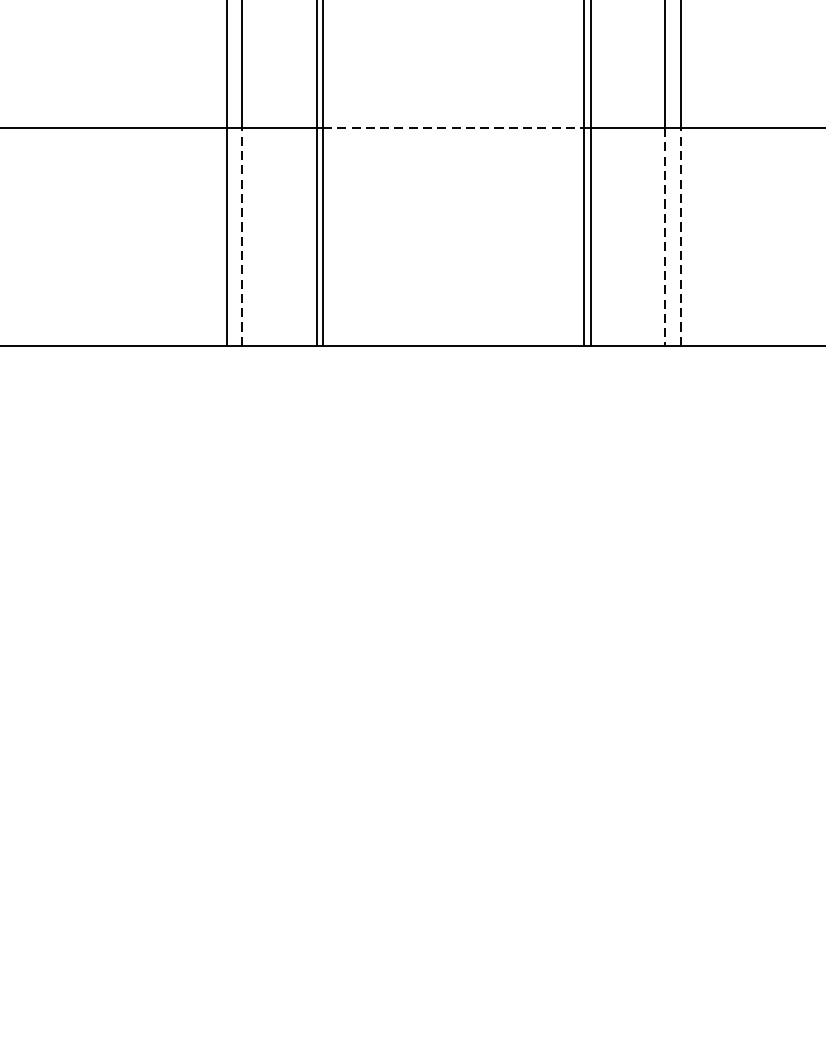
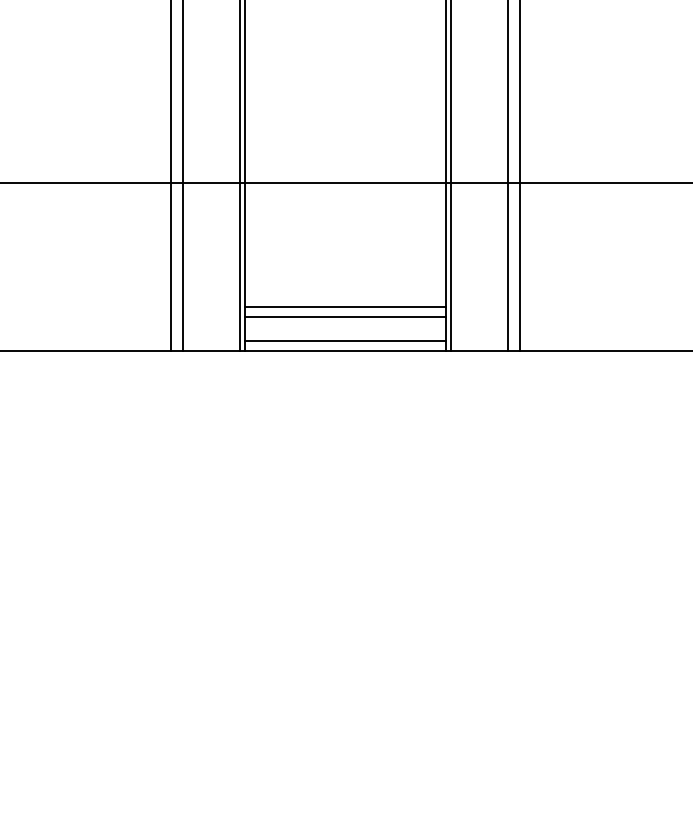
line: (453, 128) -> (345, 183), dashed -> solid
line: (242, 237) -> (182, 267), dashed -> solid
line: (665, 237) -> (508, 267), dashed -> solid
line: (680, 237) -> (519, 267), dashed -> solid
line: (452, 289) -> (344, 307), added
line: (452, 302) -> (344, 317), added
line: (452, 332) -> (344, 340), added

